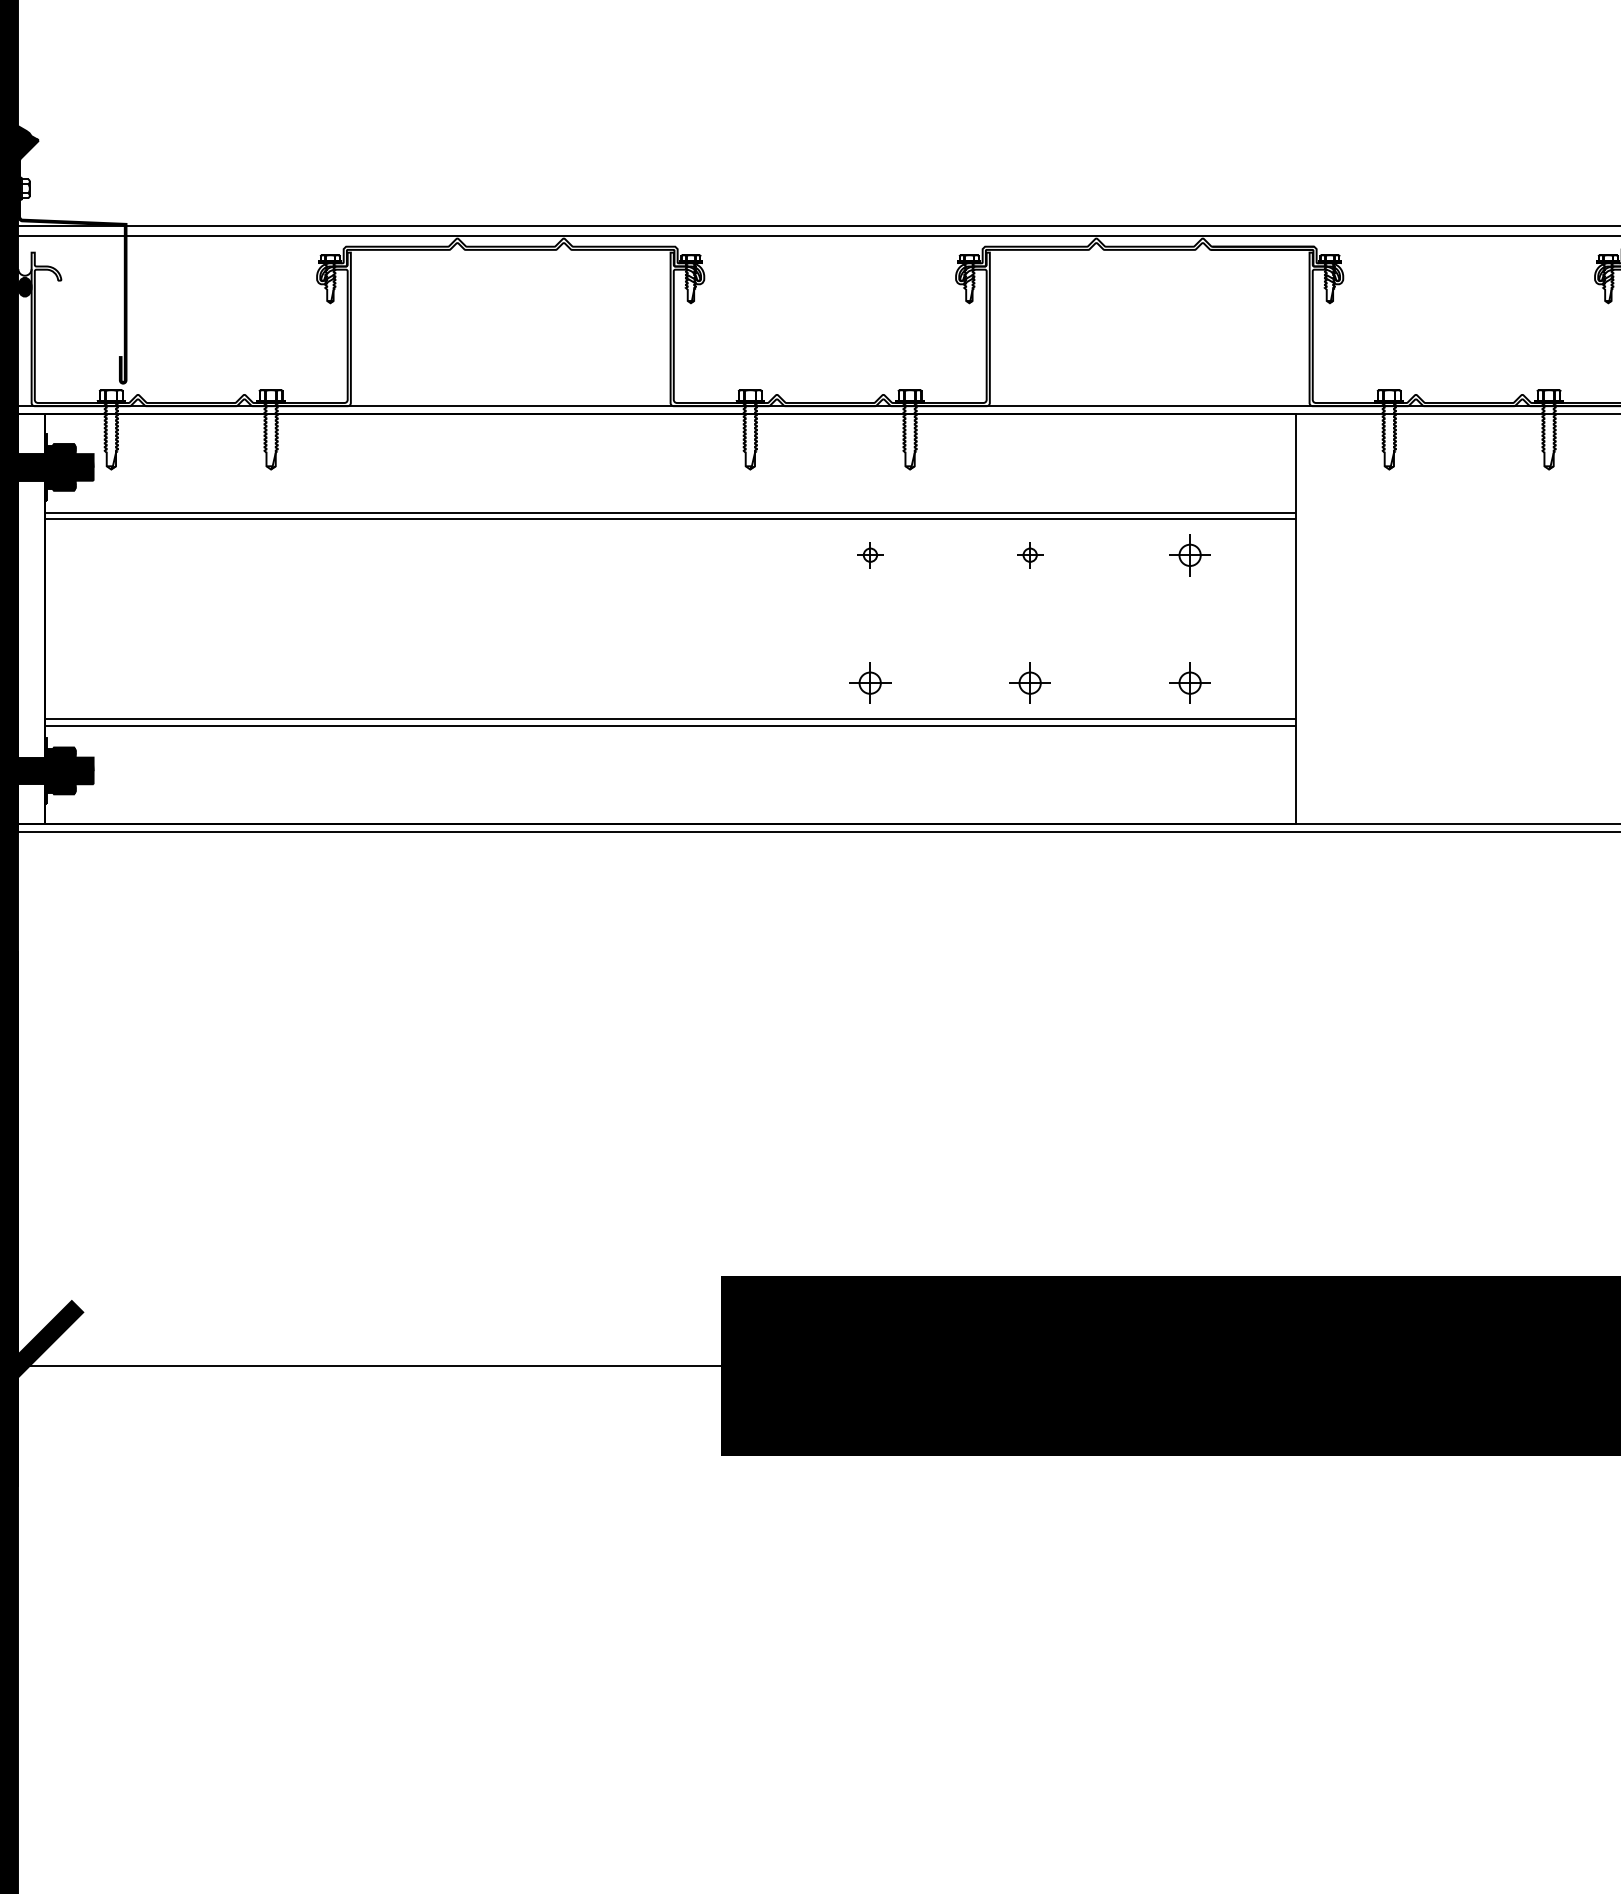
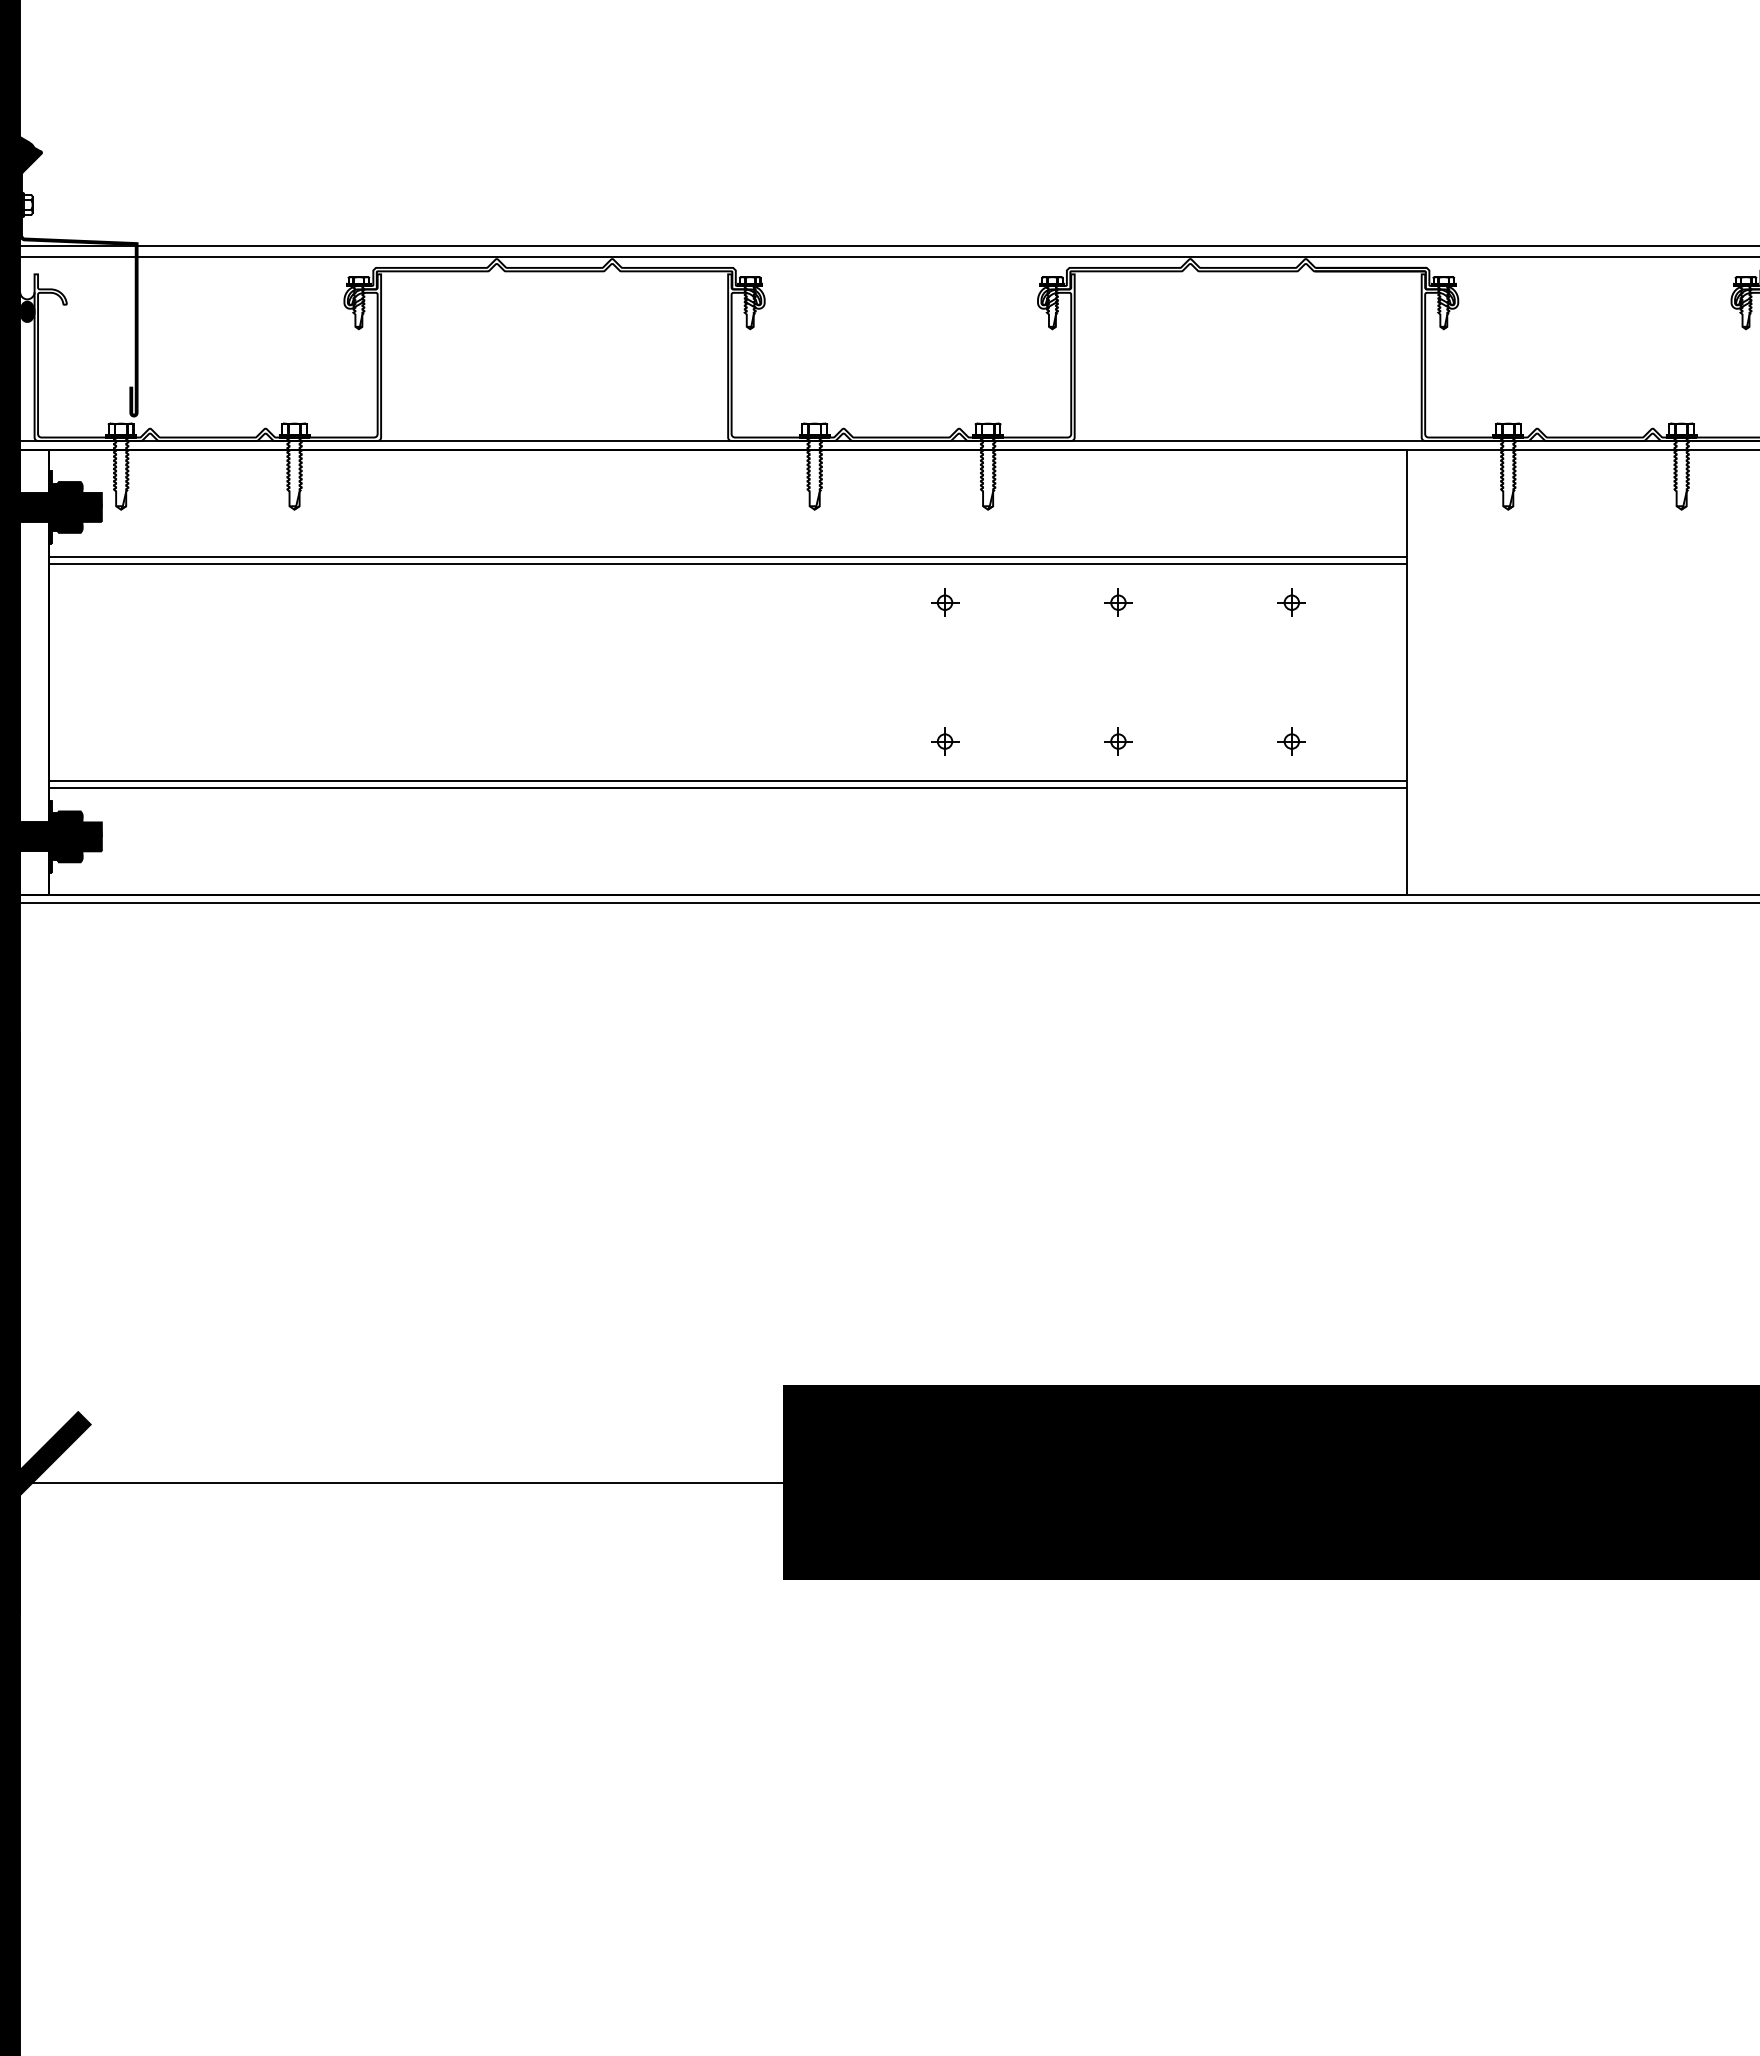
part: (1189, 554) -> (1291, 602), size x0.62
part: (870, 683) -> (945, 741), size x0.62
part: (1030, 683) -> (1118, 741), size x0.62
part: (1189, 683) -> (1291, 741), size x0.62

